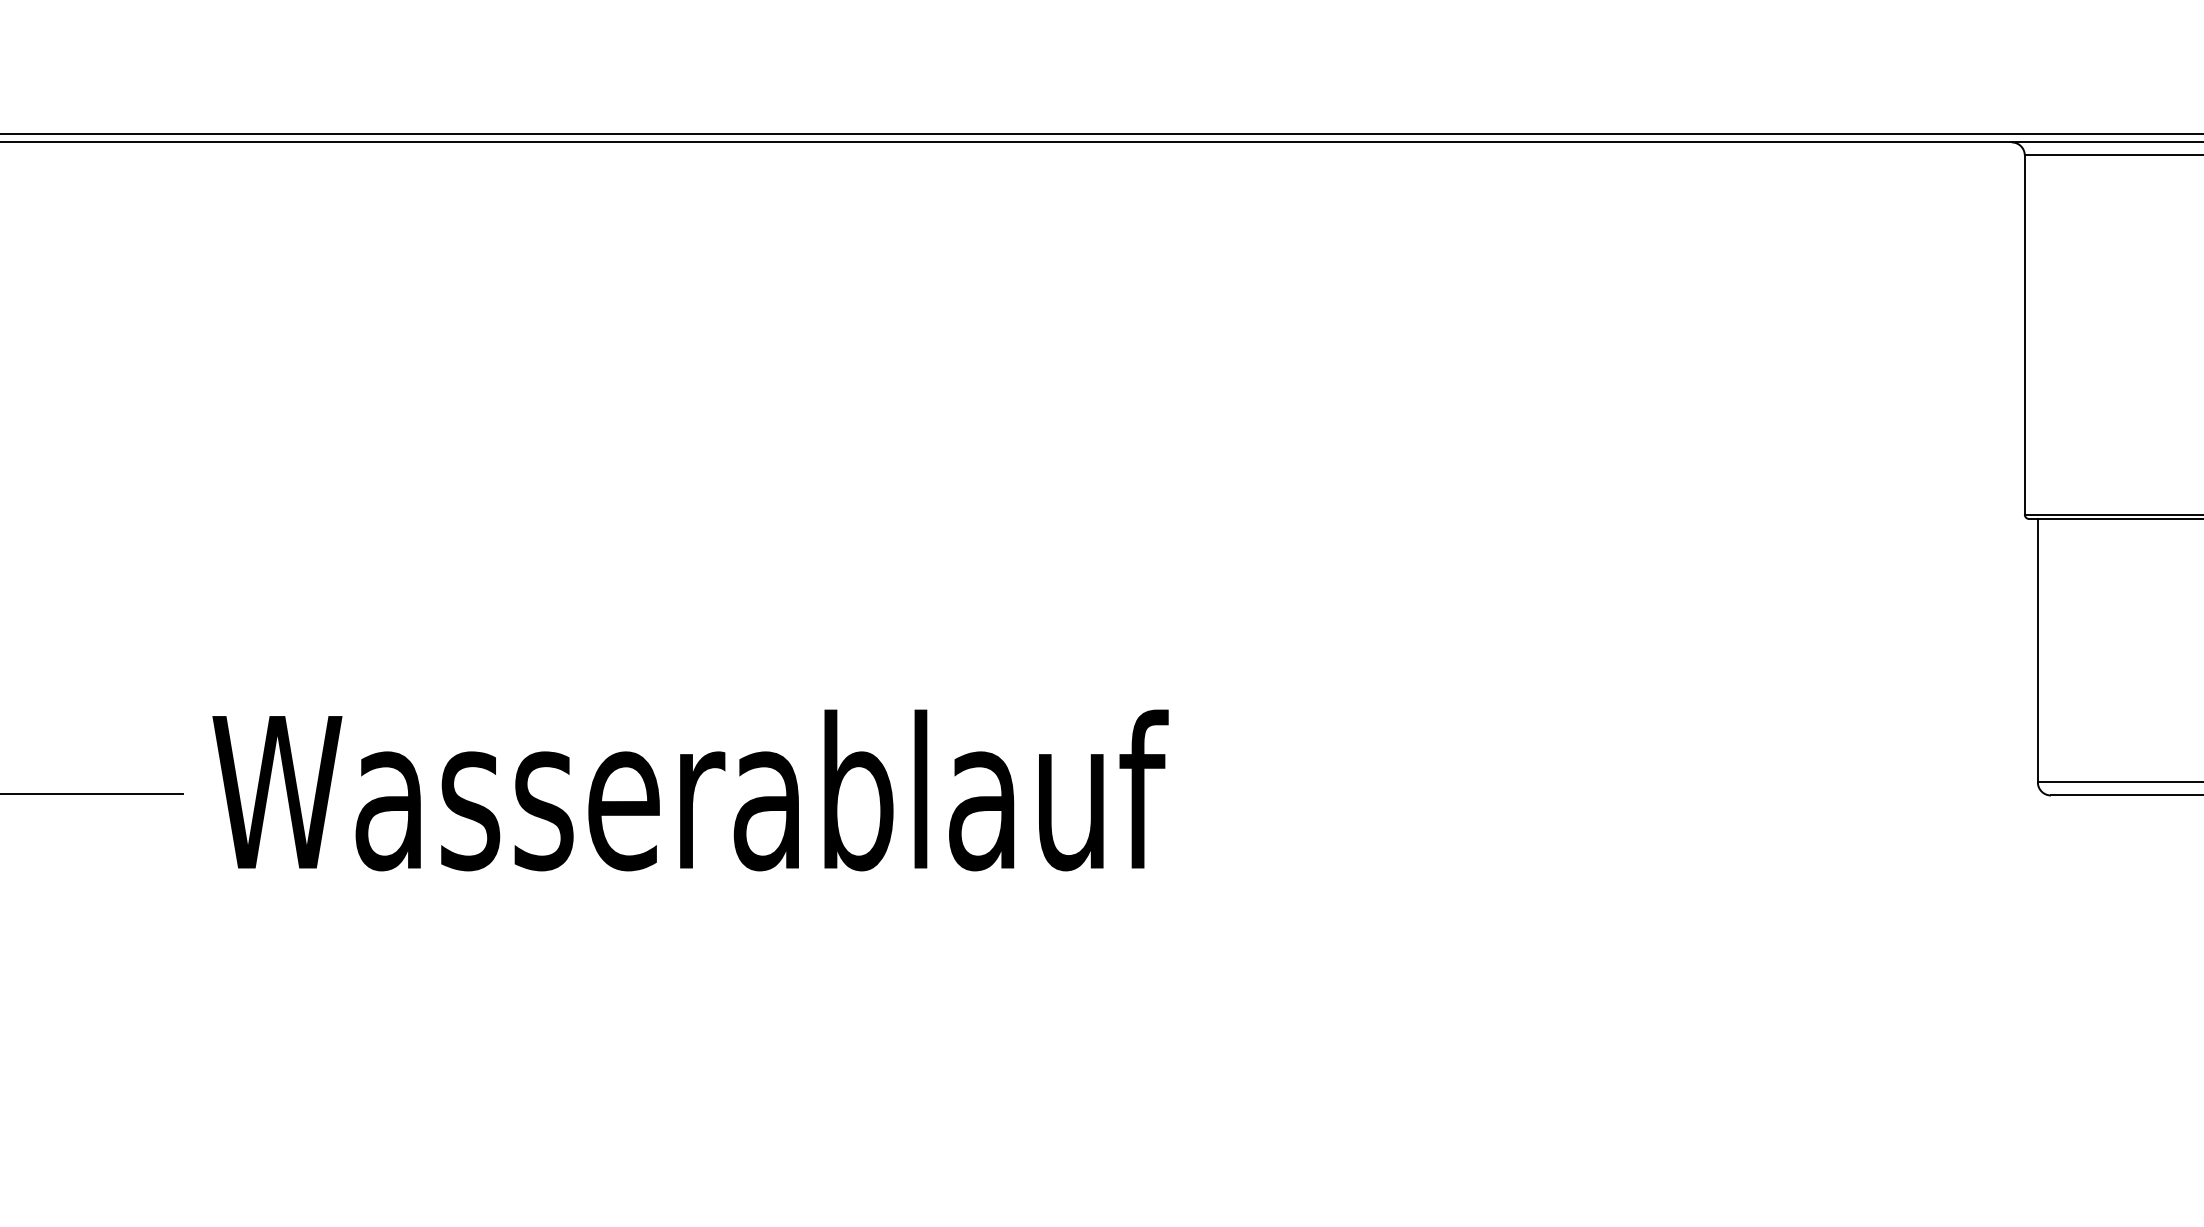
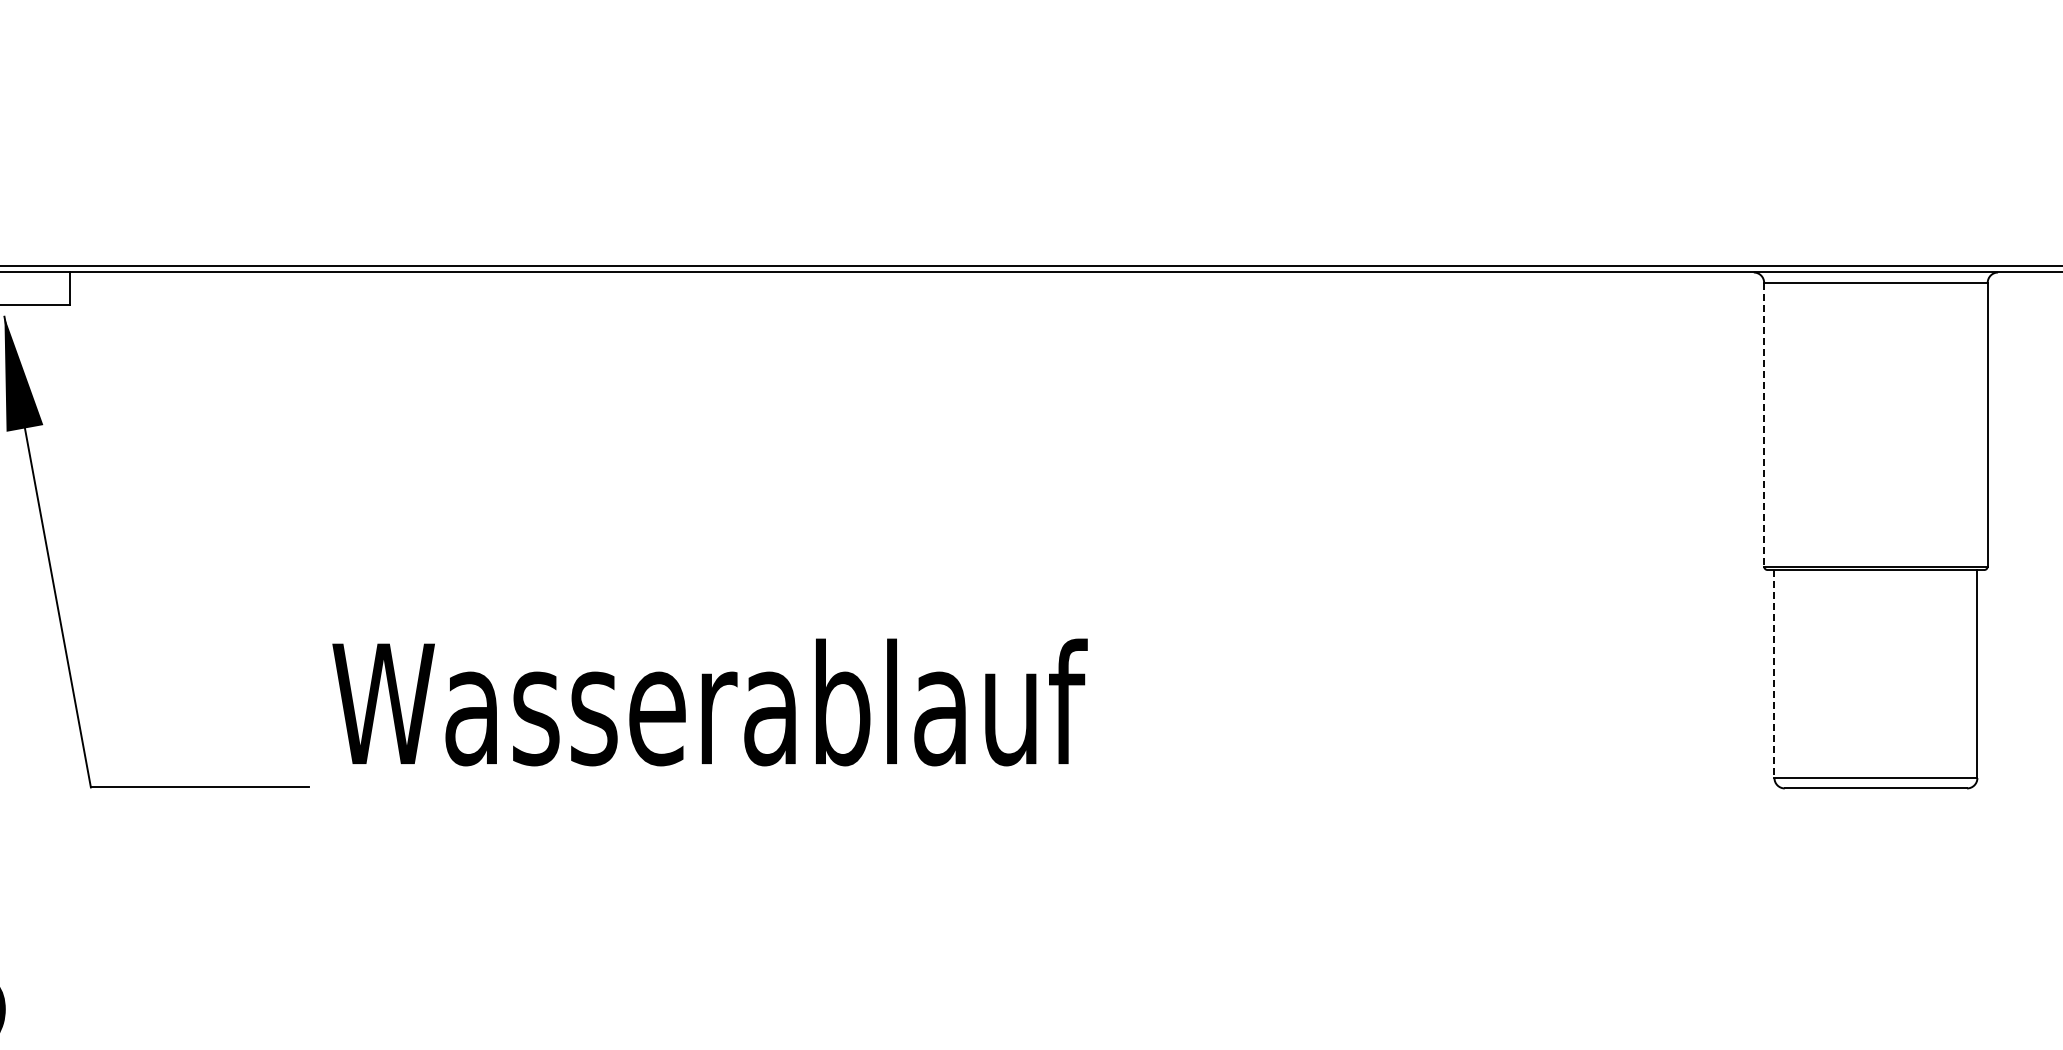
line: (2025, 334) -> (1764, 424), solid -> dashed
line: (2037, 651) -> (1774, 674), solid -> dashed
text: (689, 790) -> (709, 702), moved

